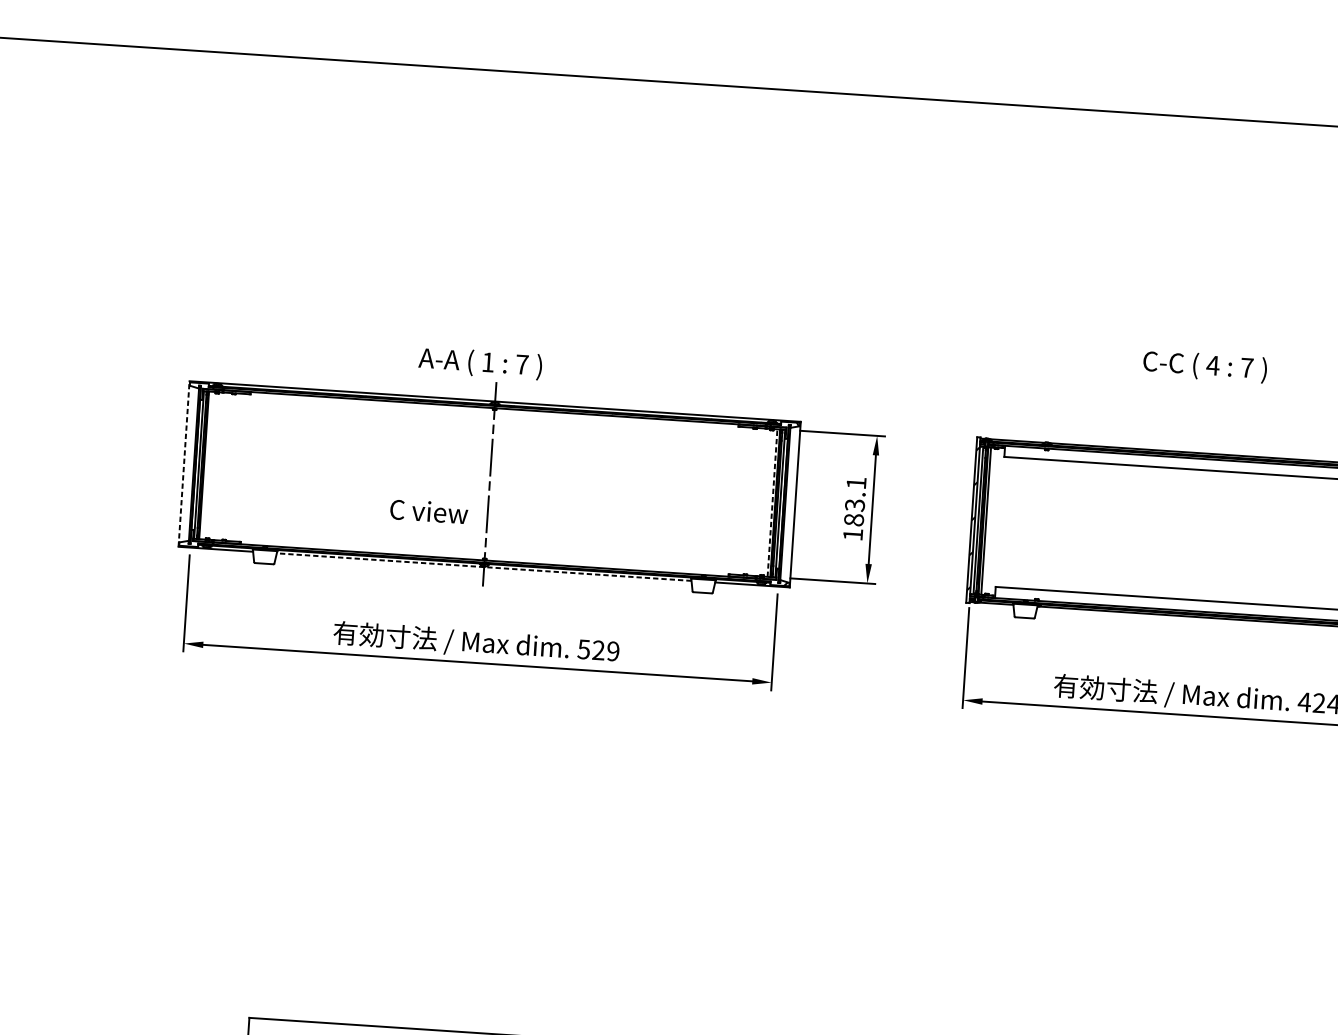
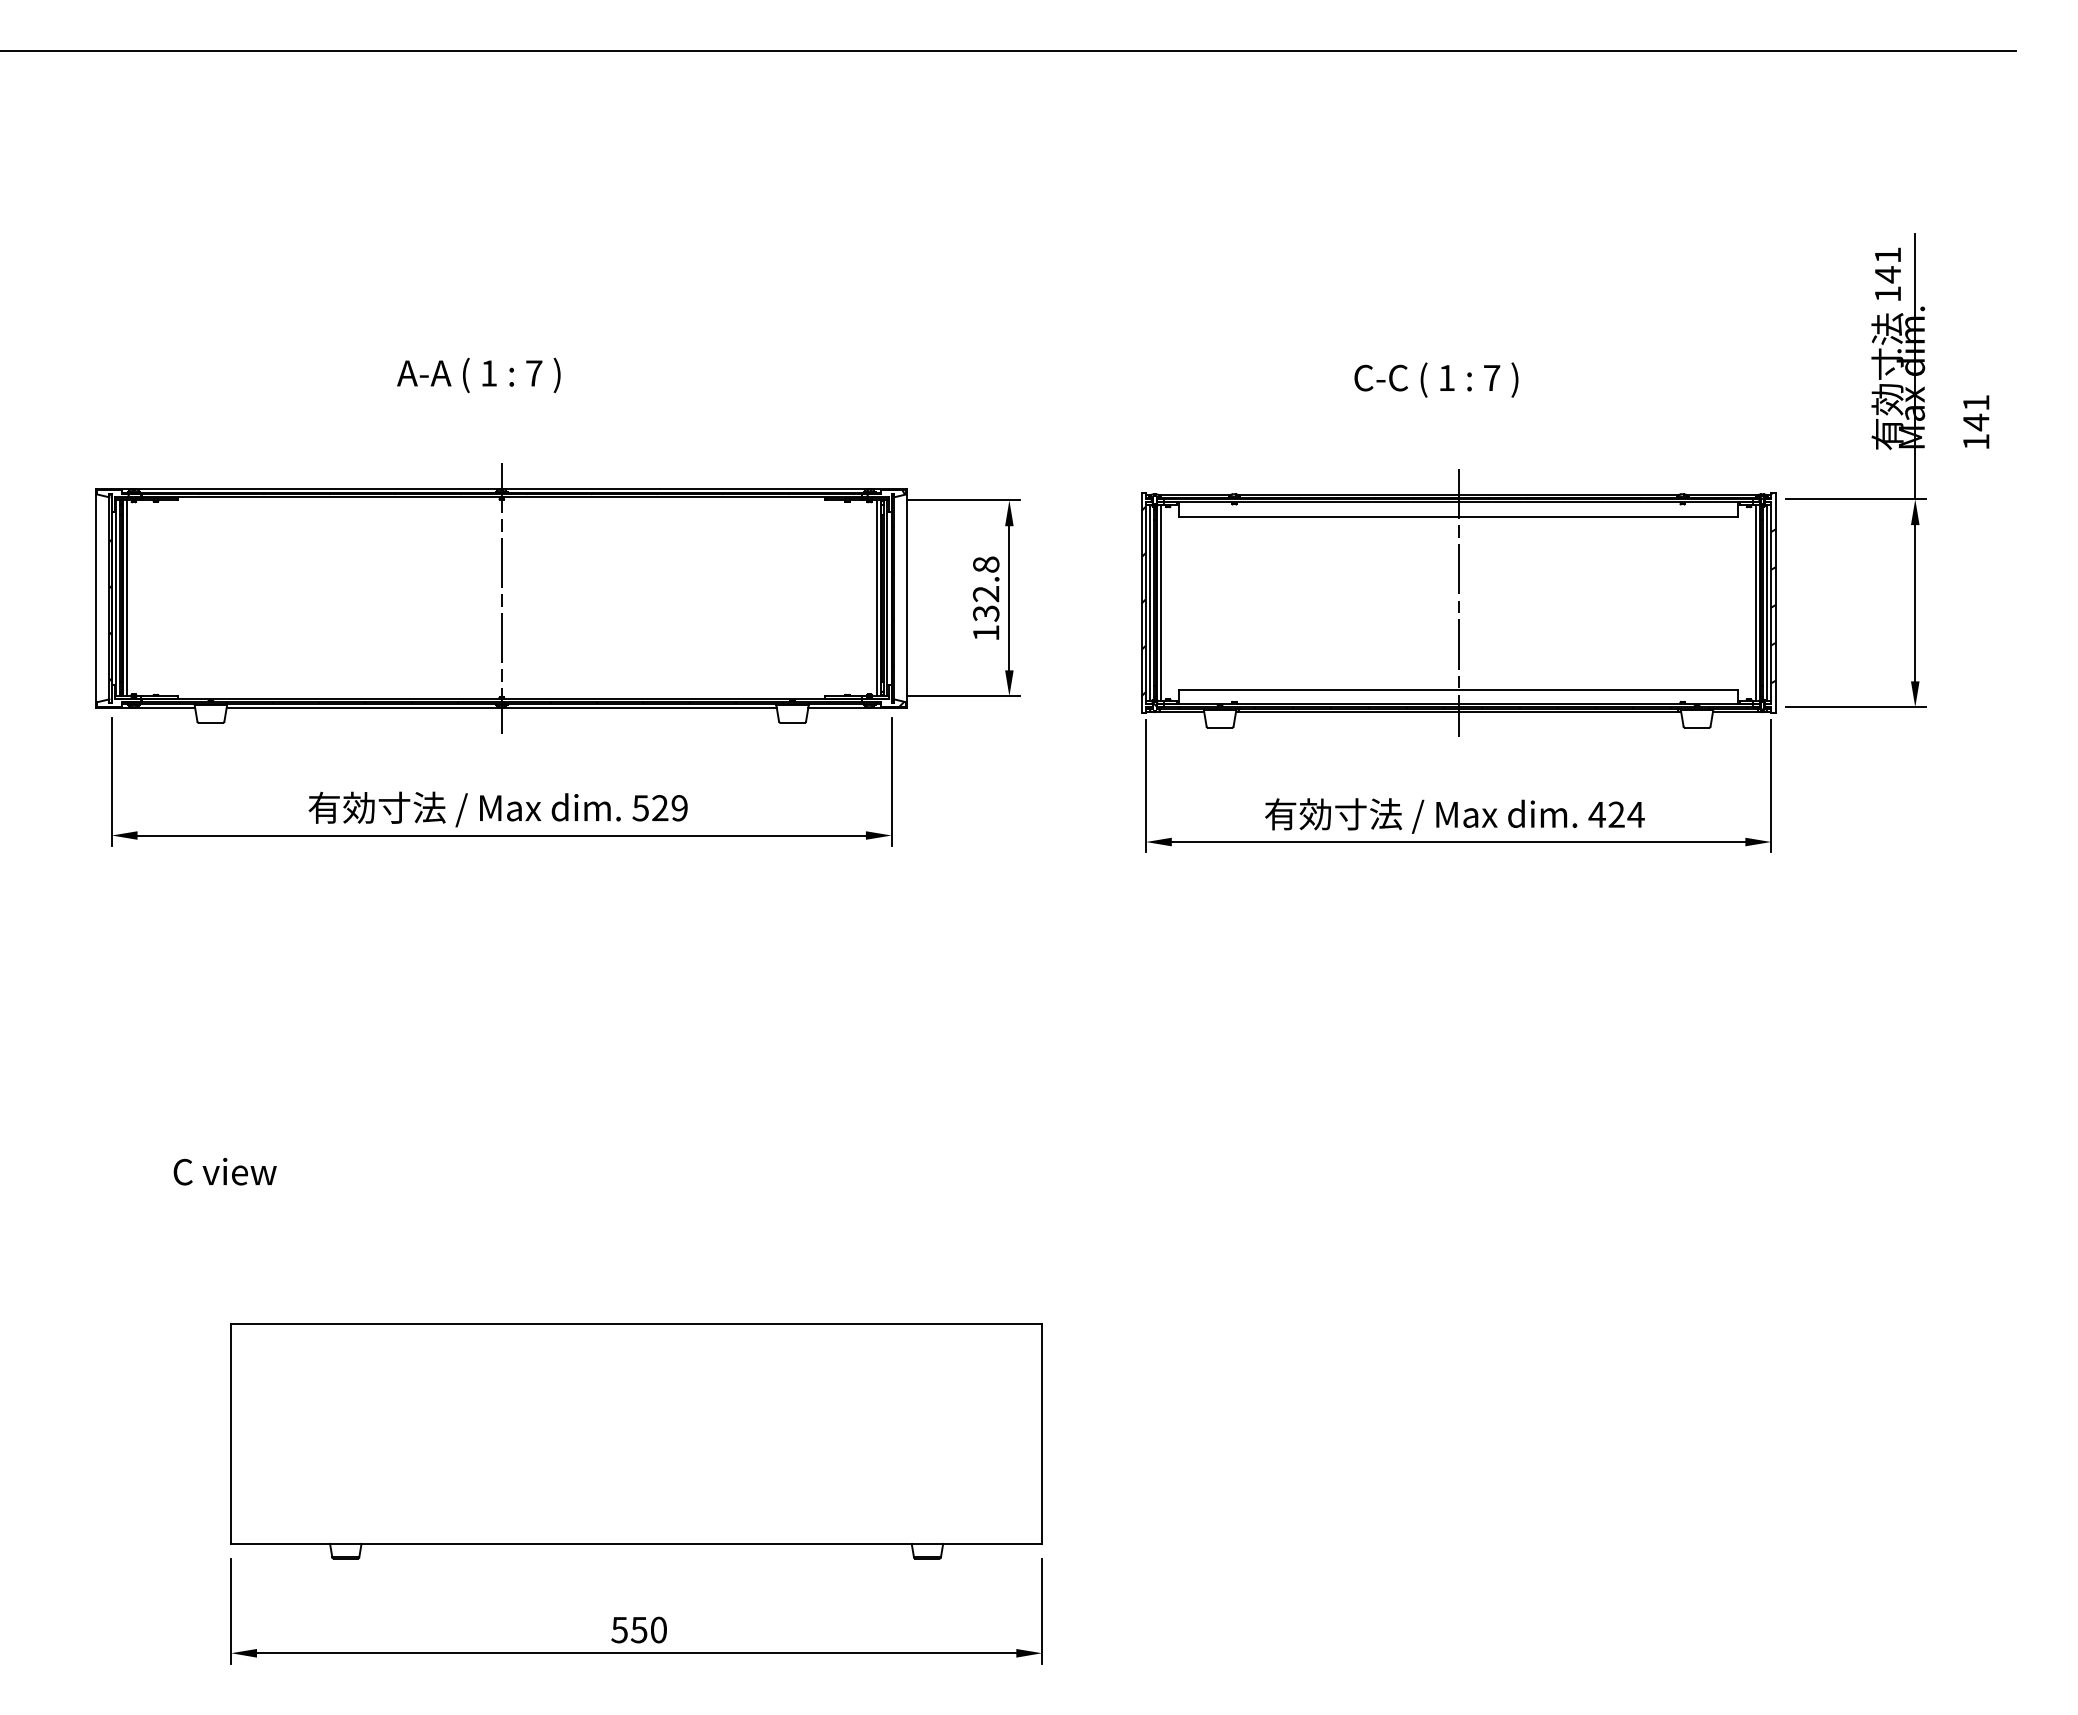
text: (480, 362) -> (478, 374), moved
text: (1212, 365) -> (1446, 377), 4 -> 1
line: (184, 464) -> (96, 598), dashed -> solid
line: (206, 465) -> (126, 598), added
text: (854, 501) -> (985, 588), 183.1 -> 132.8
line: (772, 503) -> (876, 598), dashed -> solid
text: (428, 511) -> (224, 1171), moved
line: (1210, 536) -> (1458, 603), added
line: (483, 567) -> (501, 708), dashed -> solid

